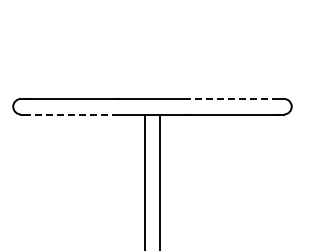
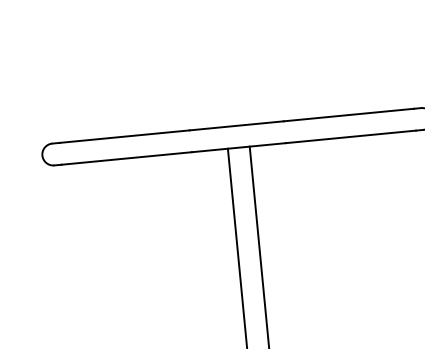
line: (231, 98) -> (347, 114), dashed -> solid
line: (72, 114) -> (126, 158), dashed -> solid

